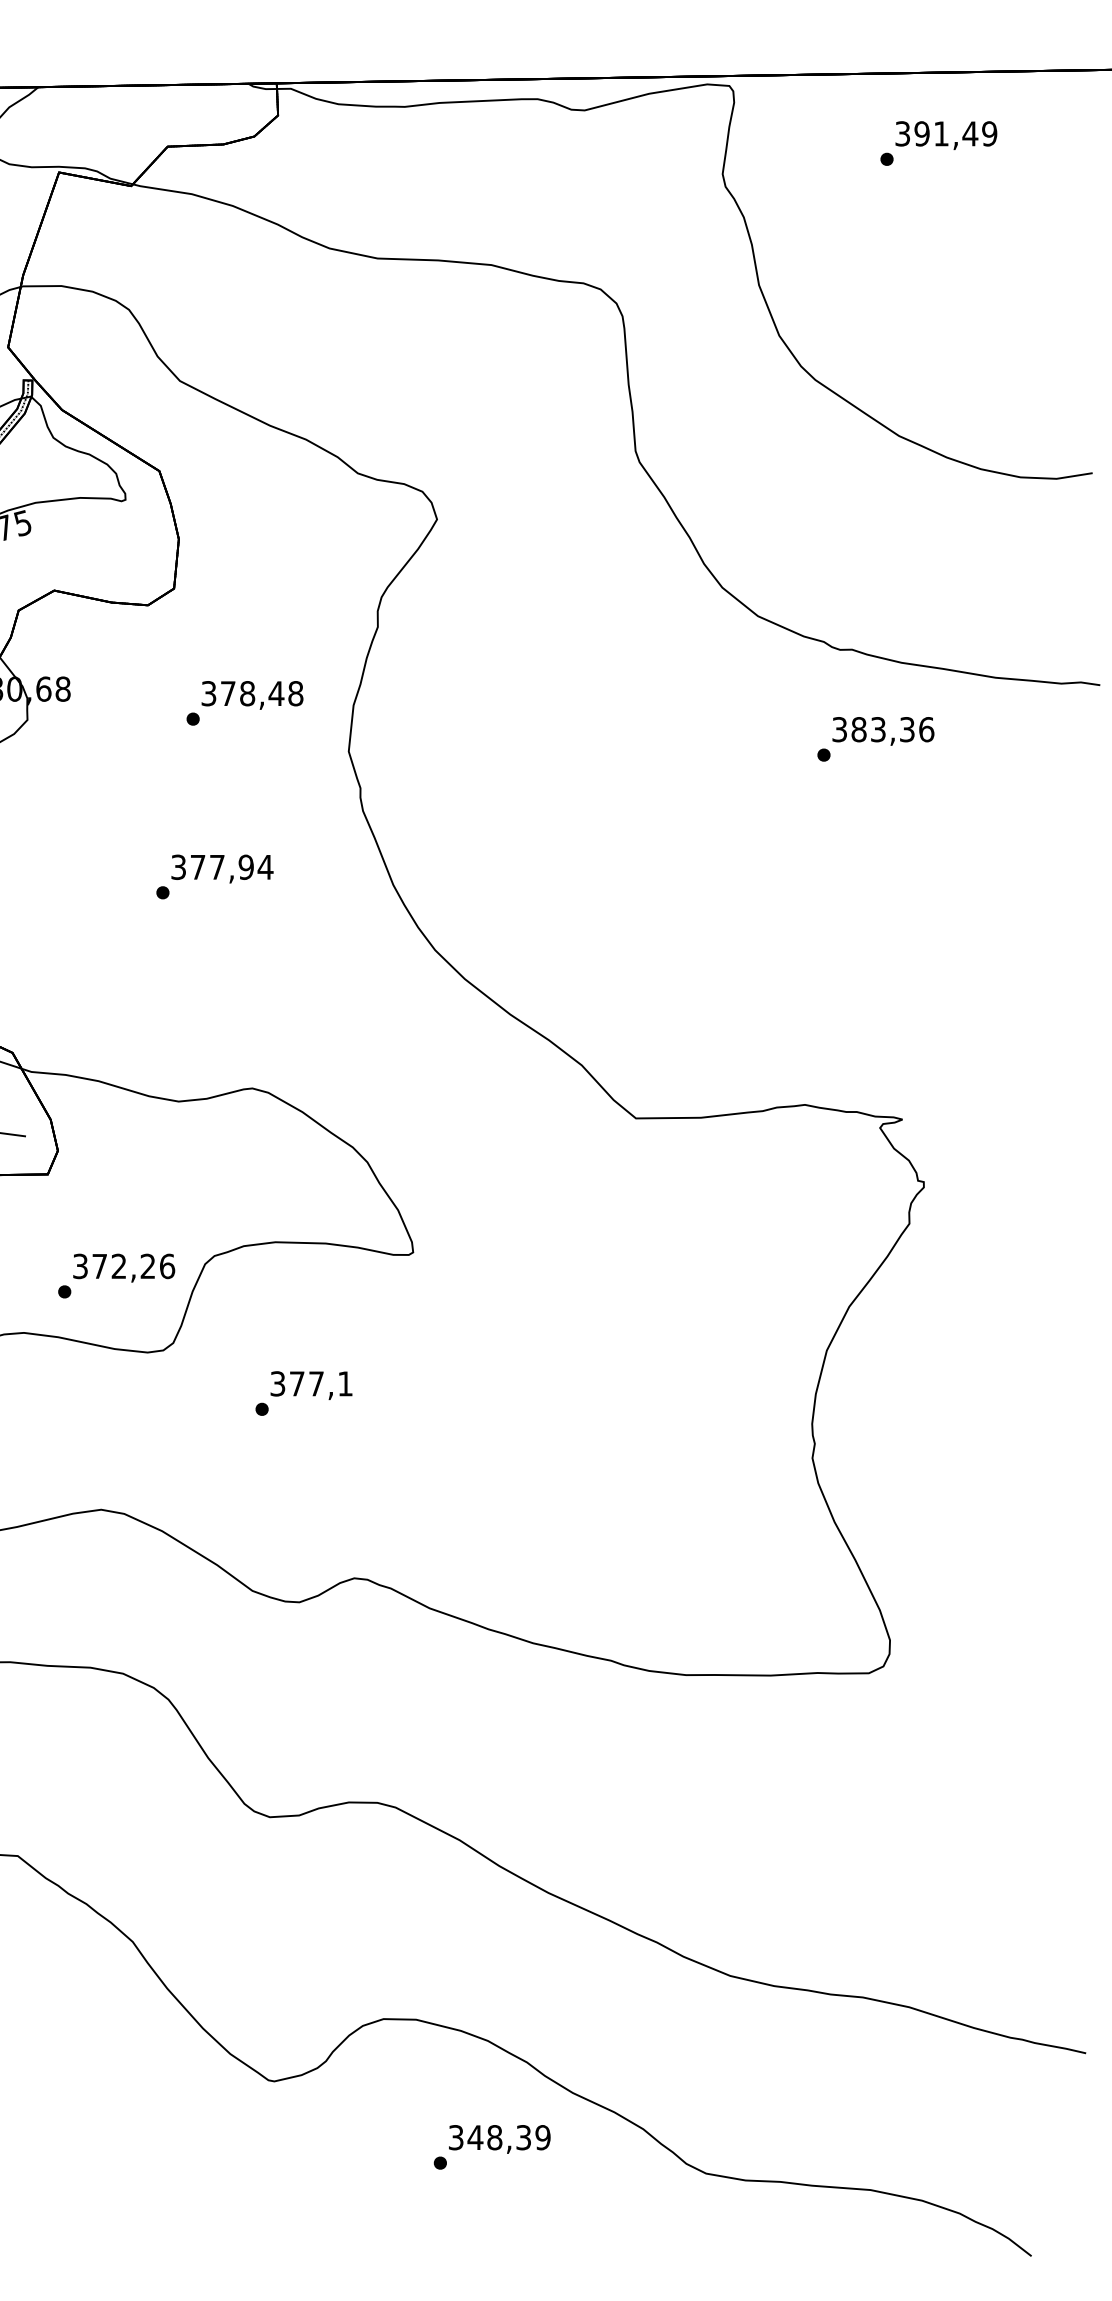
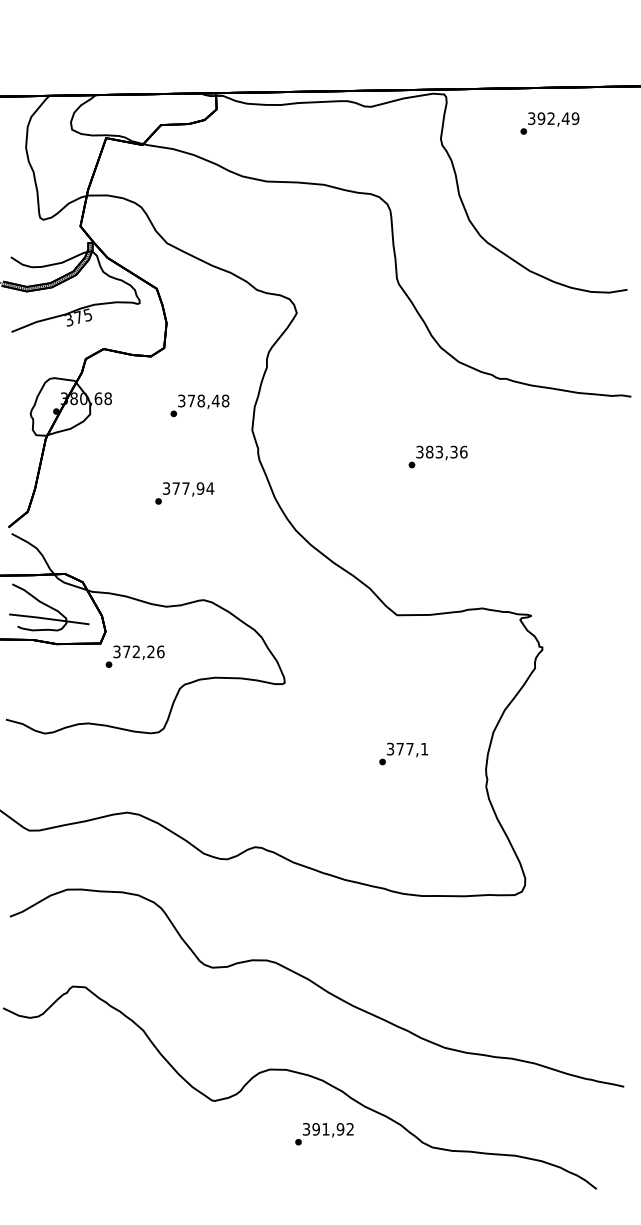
text: (939, 133) -> (550, 118), 391,49 -> 392,49
text: (874, 738) -> (437, 456), moved
text: (115, 1275) -> (134, 656), moved
text: (303, 1392) -> (403, 753), moved
text: (509, 2137) -> (333, 1129), 348,39 -> 391,92

